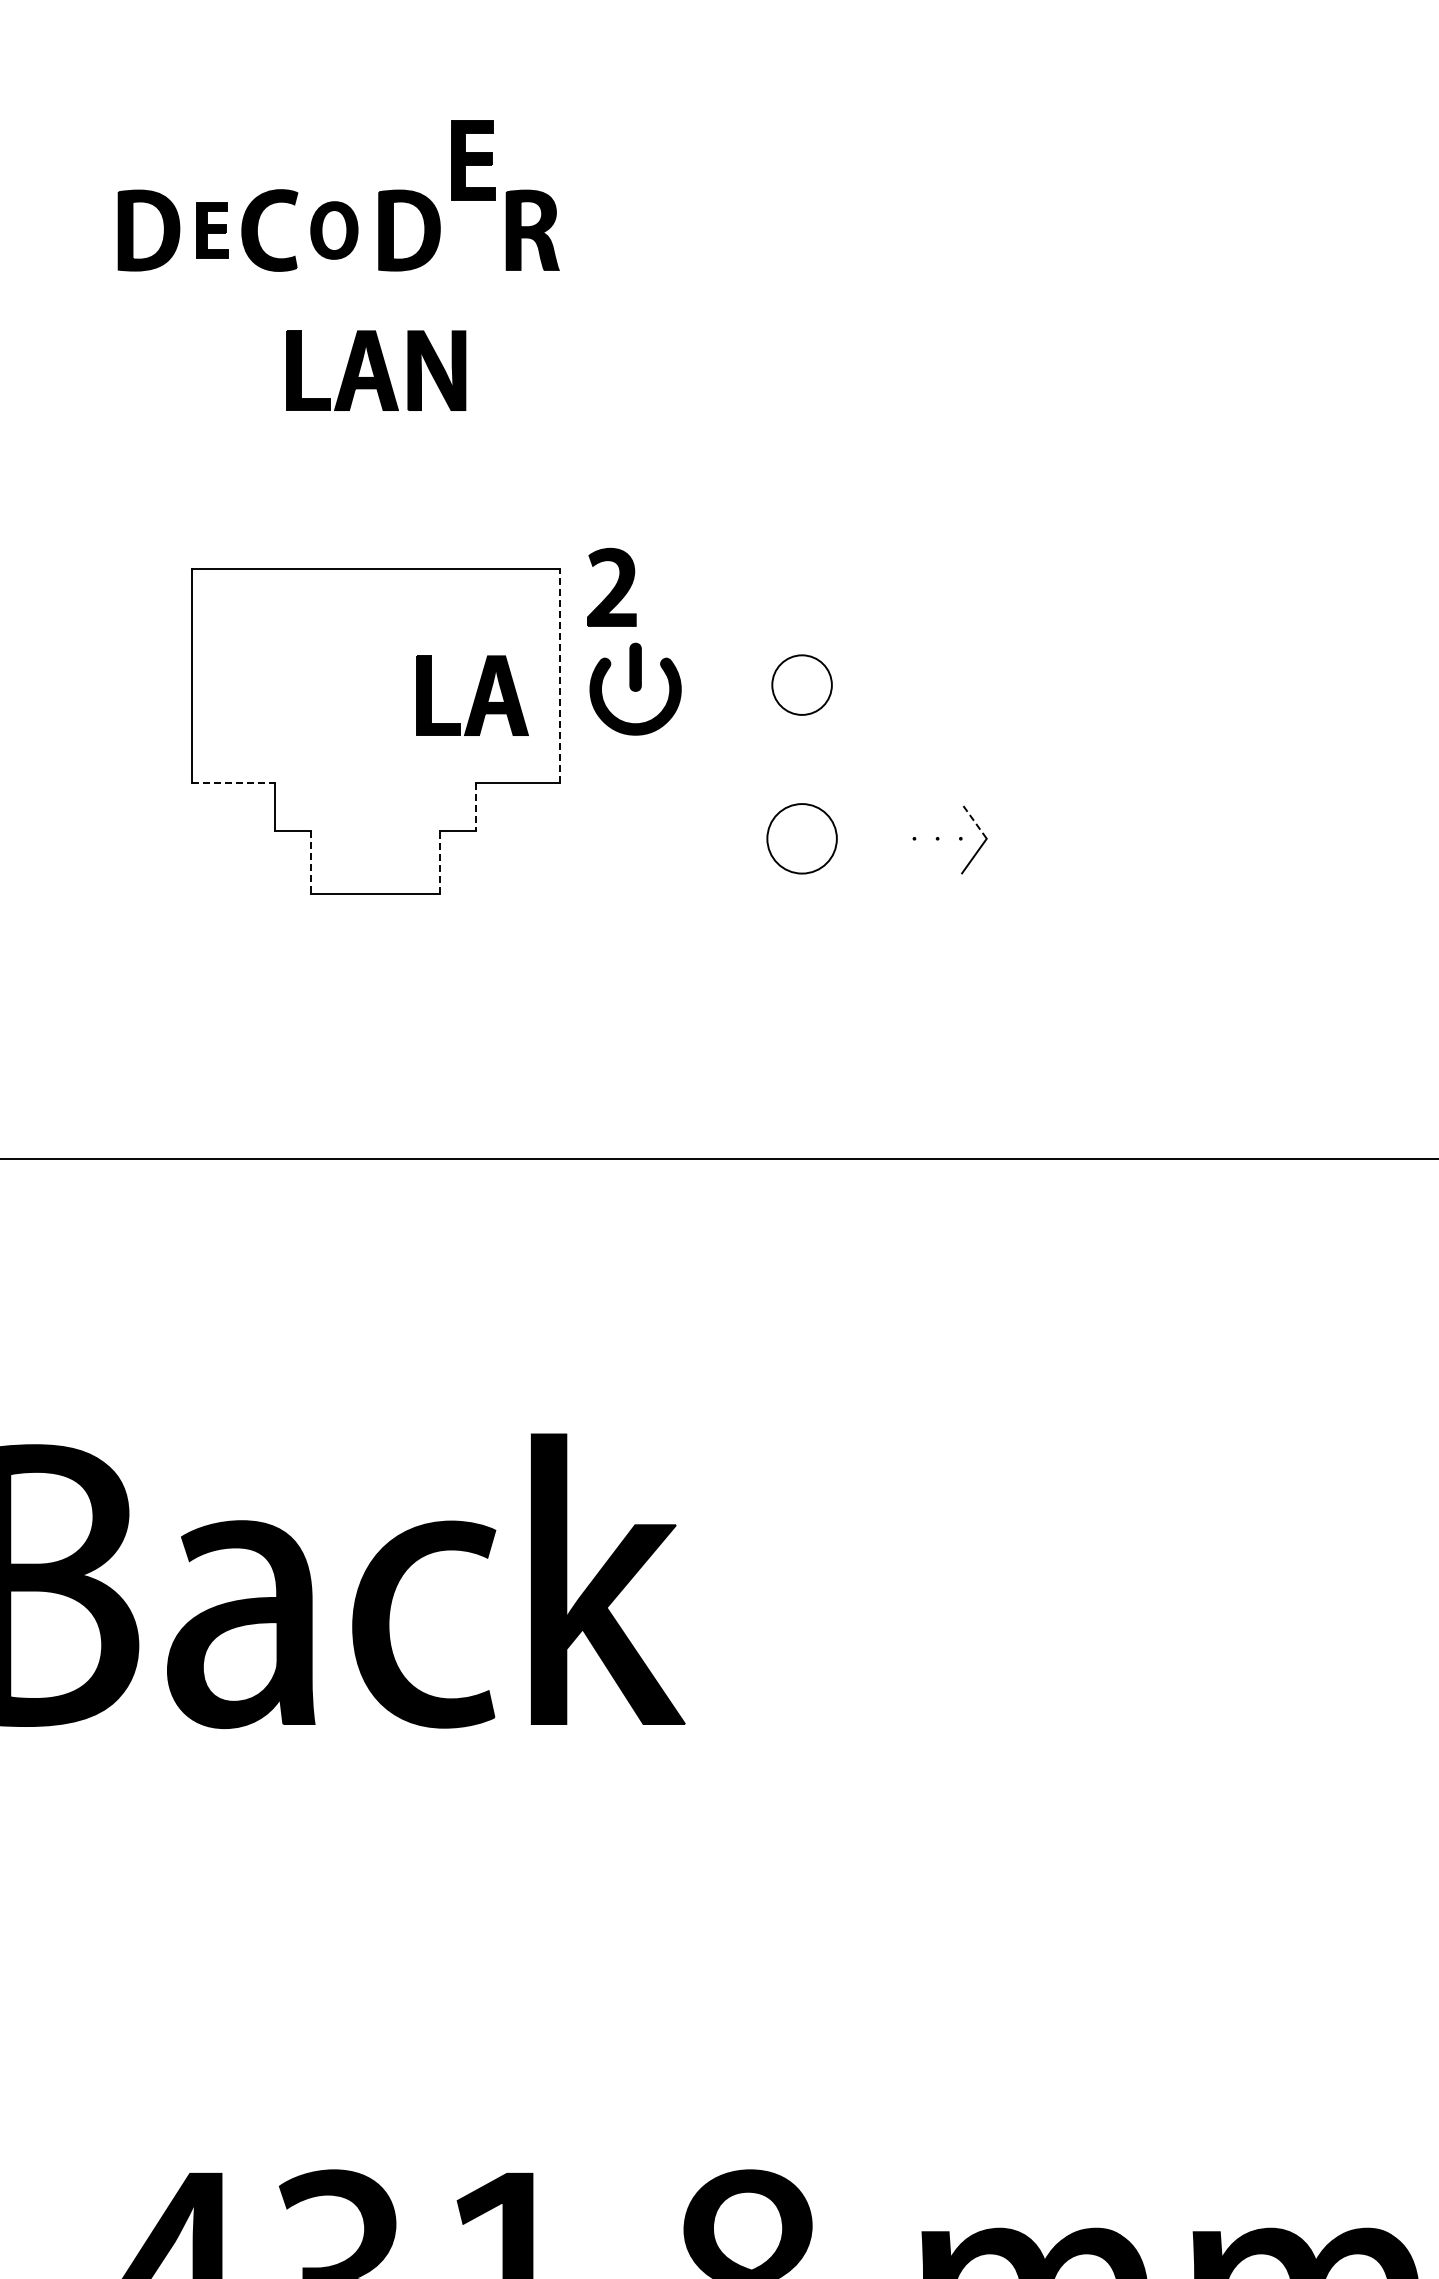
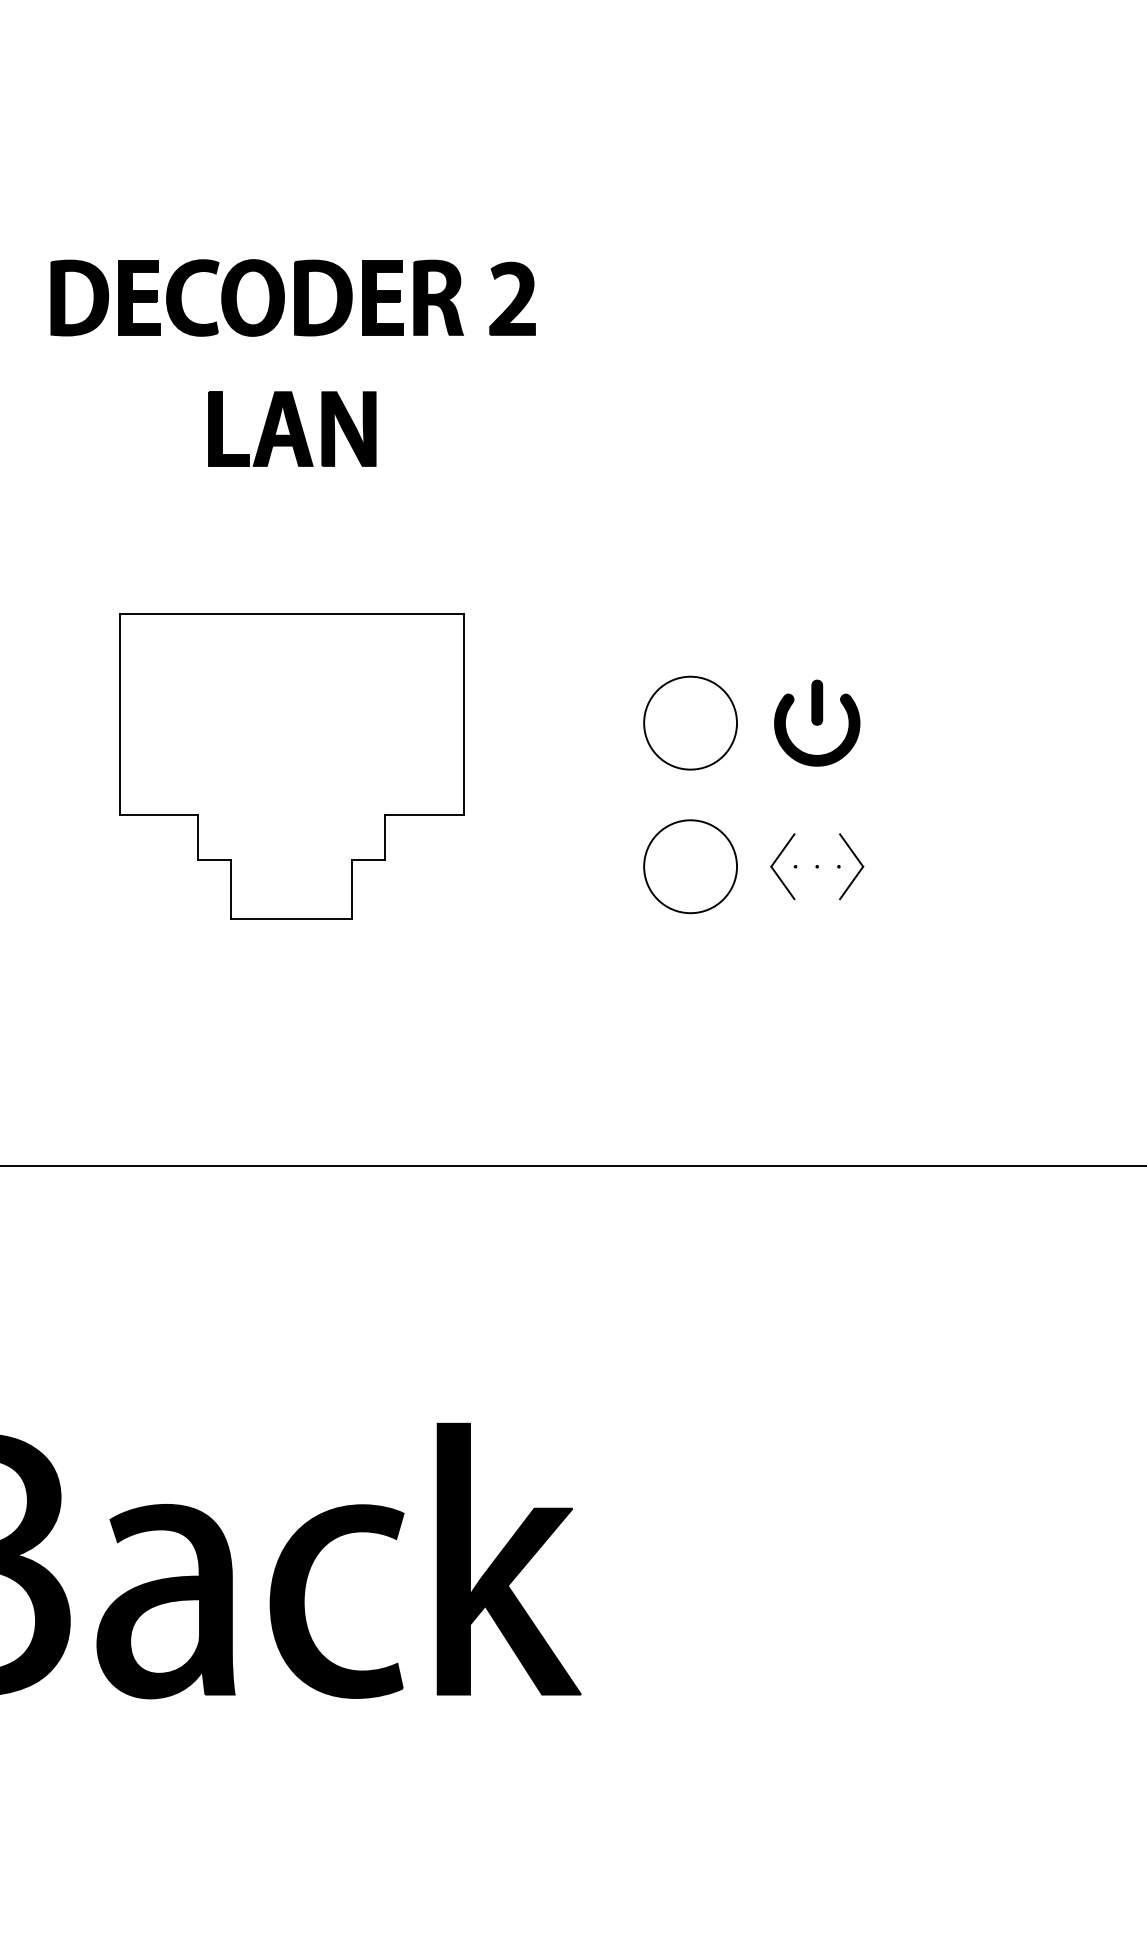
part: (473, 160) -> (383, 297), moved
part: (212, 230) -> (139, 297), size x1.43
part: (334, 230) -> (253, 297), size x1.43
part: (611, 586) -> (512, 297), moved
line: (560, 675) -> (464, 714), dashed -> solid
part: (801, 684) -> (689, 722), size x1.67
part: (635, 688) -> (817, 722), moved
part: (472, 695) -> (382, 732), removed
line: (234, 783) -> (159, 815), dashed -> solid
line: (475, 807) -> (385, 837), dashed -> solid
line: (974, 820) -> (851, 849), dashed -> solid
part: (894, 832) -> (776, 860), added
part: (801, 838) -> (689, 866), size x1.43
line: (310, 862) -> (230, 888), dashed -> solid
line: (440, 862) -> (352, 888), dashed -> solid

